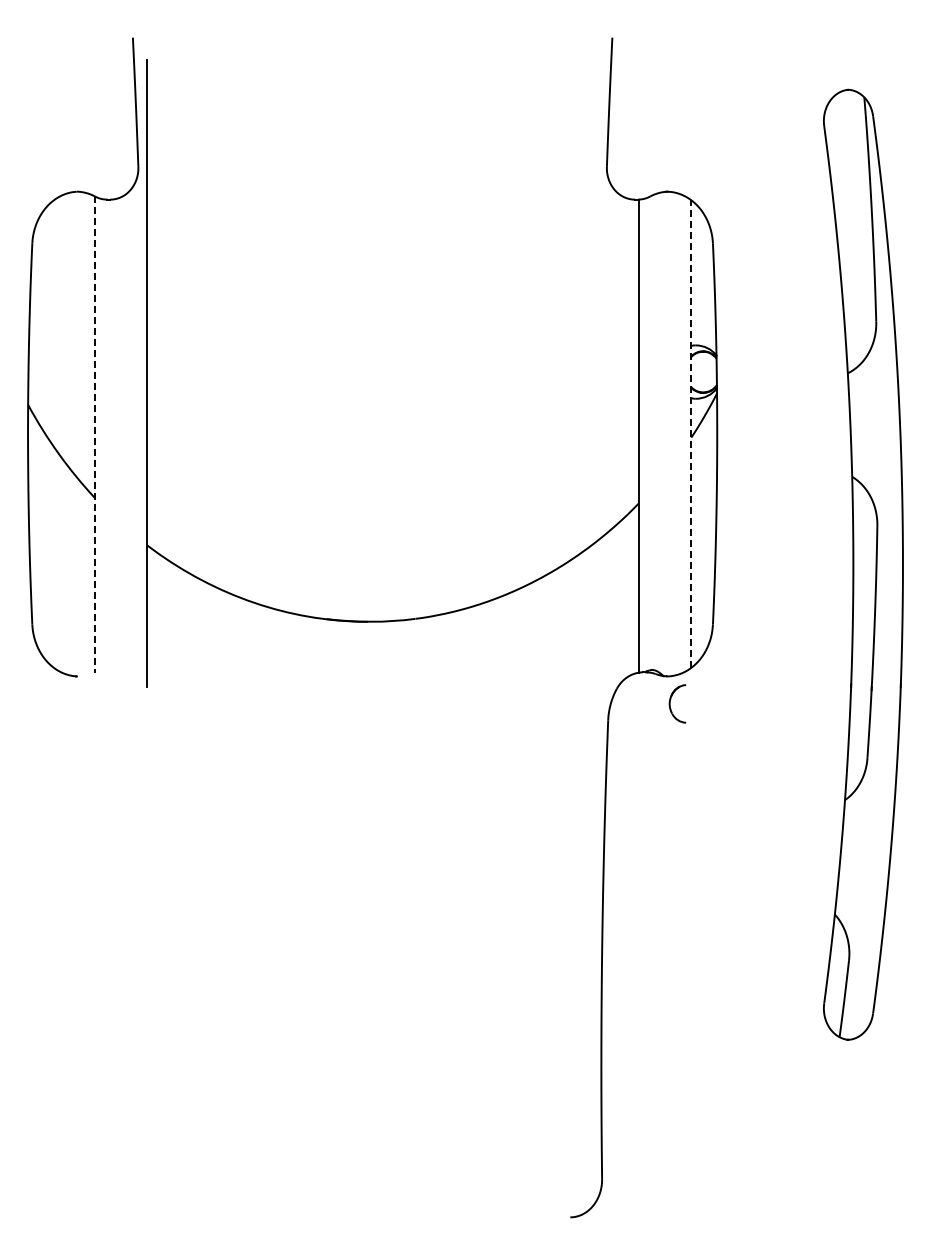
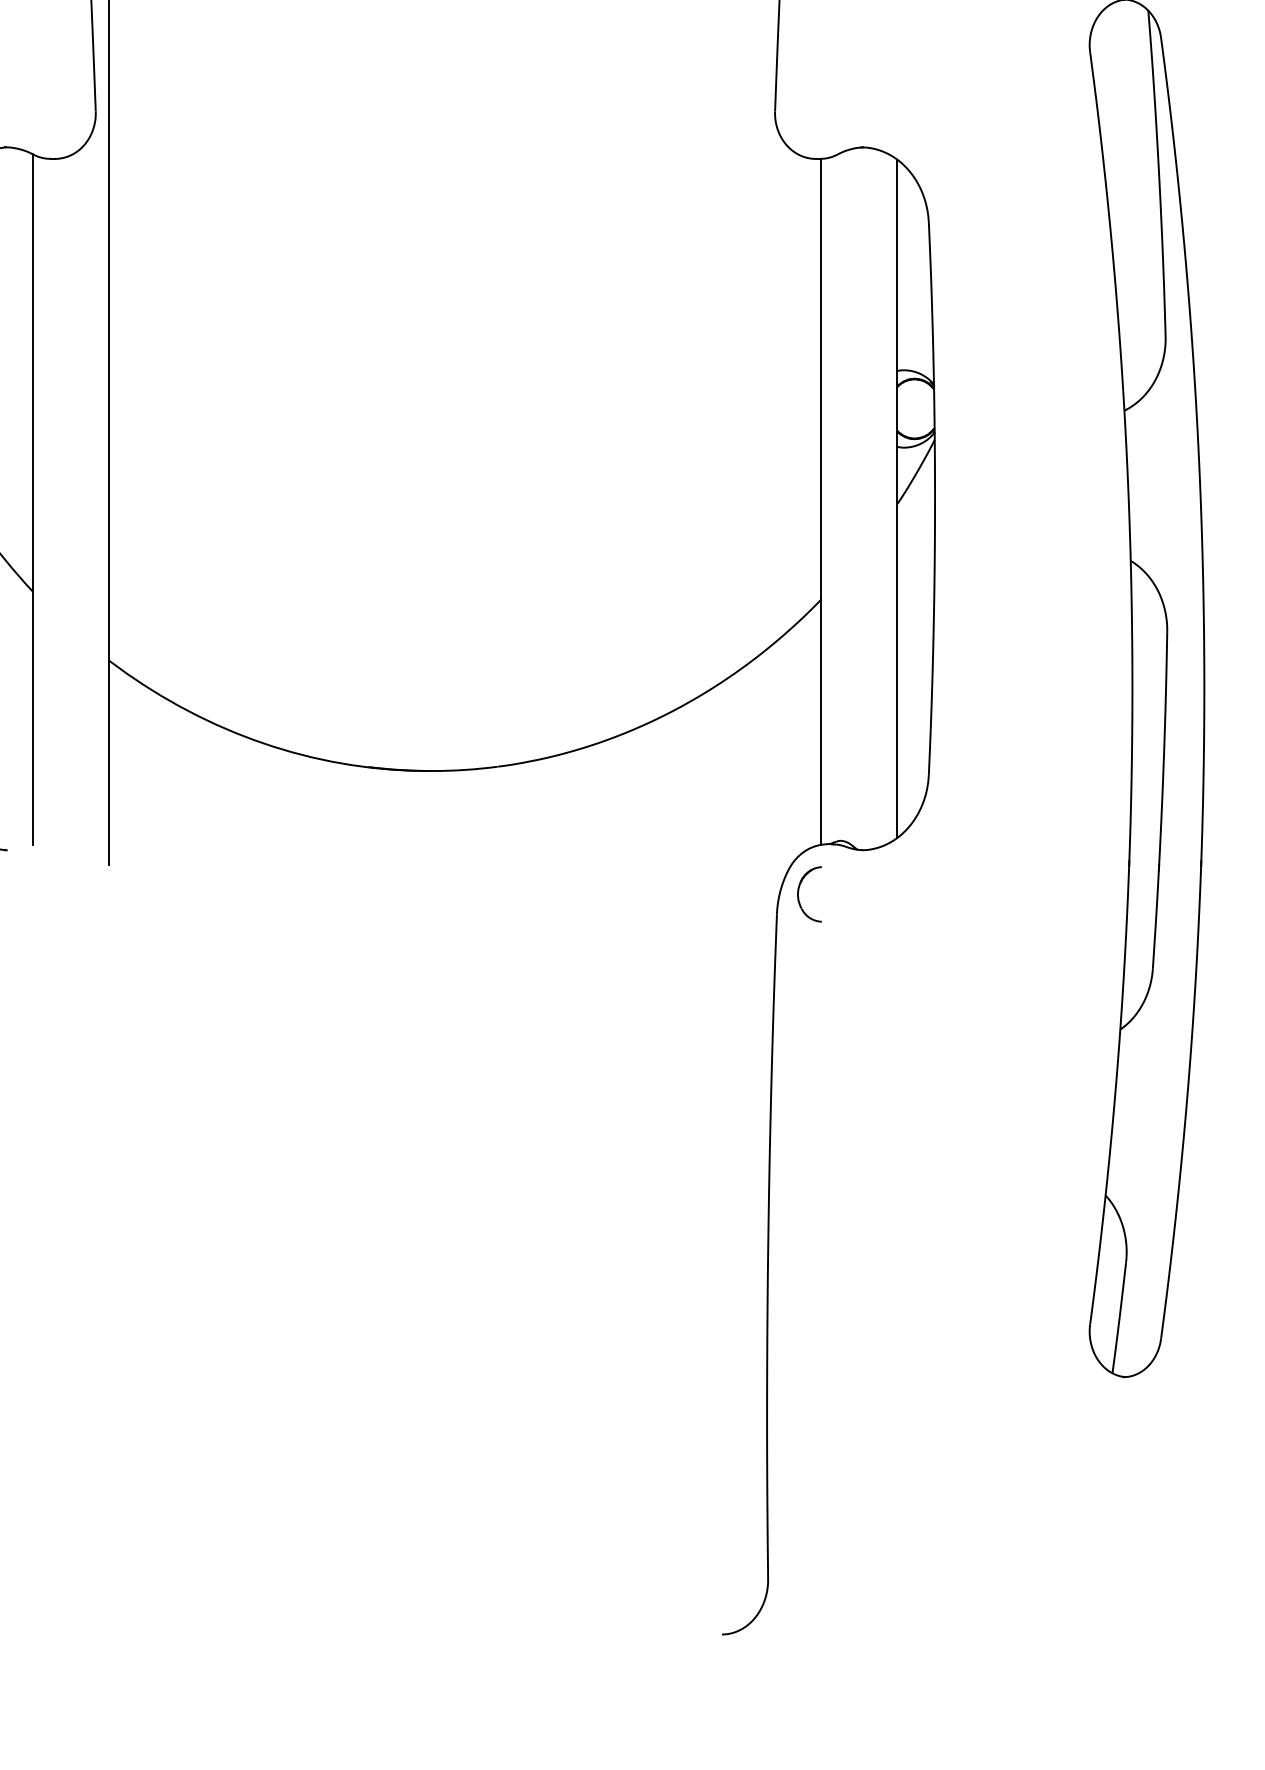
line: (691, 434) -> (897, 499), dashed -> solid
line: (94, 435) -> (32, 500), dashed -> solid
part: (670, 703) -> (799, 893), moved

